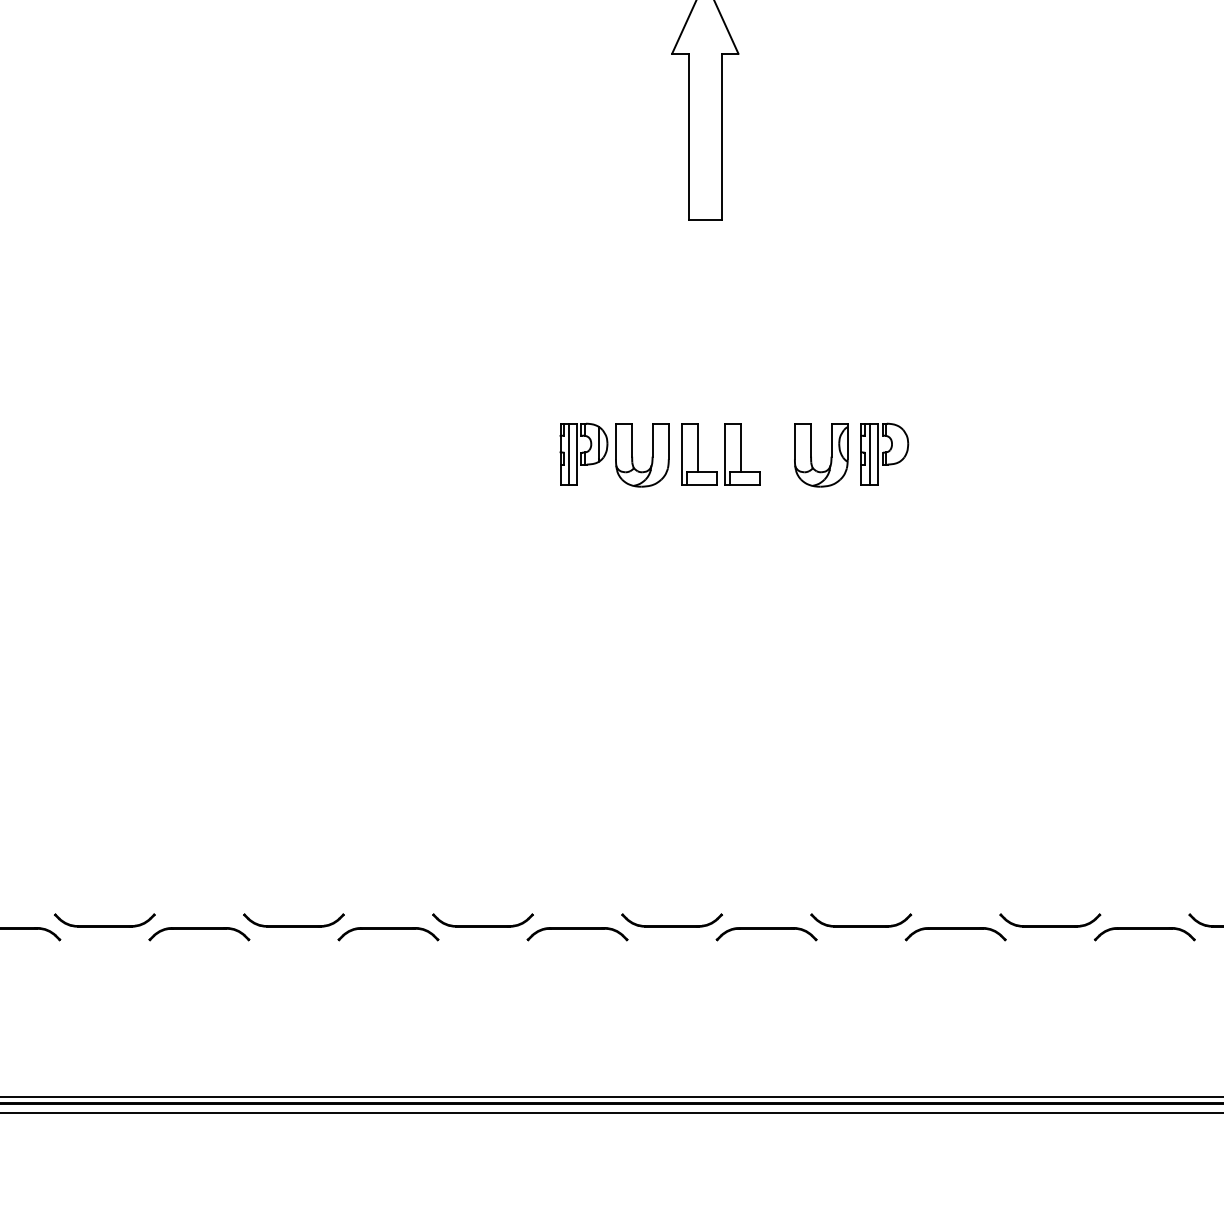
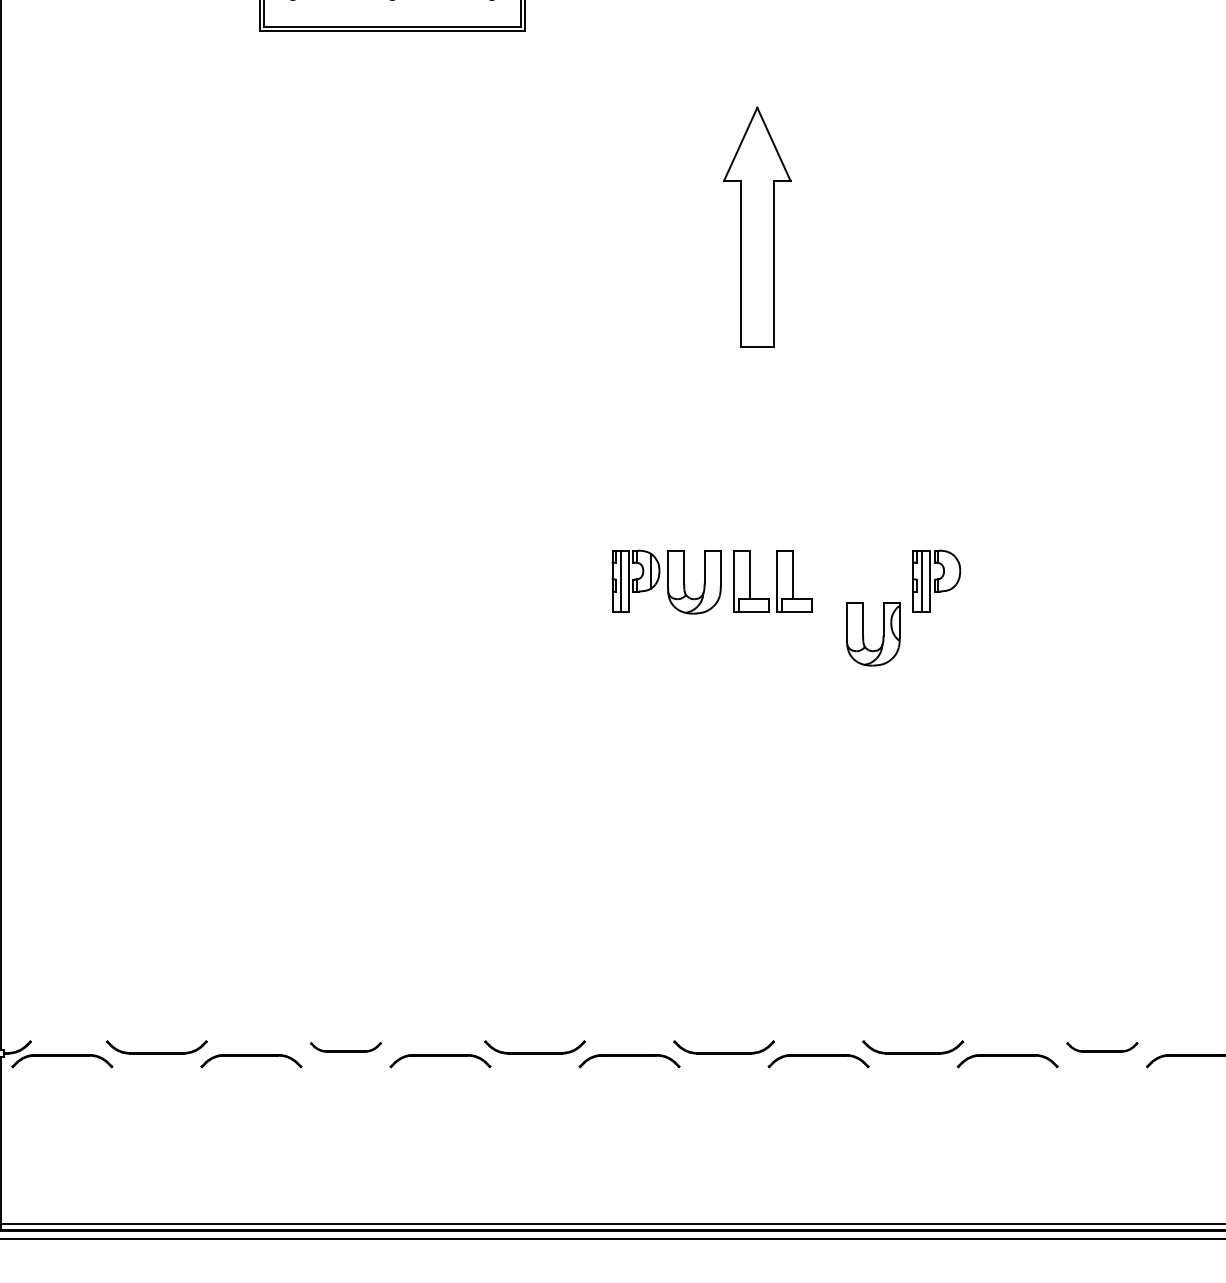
part: (830, 456) -> (882, 635), moved
part: (293, 920) -> (345, 1047), size x0.7
part: (1050, 920) -> (1102, 1047), size x0.7

